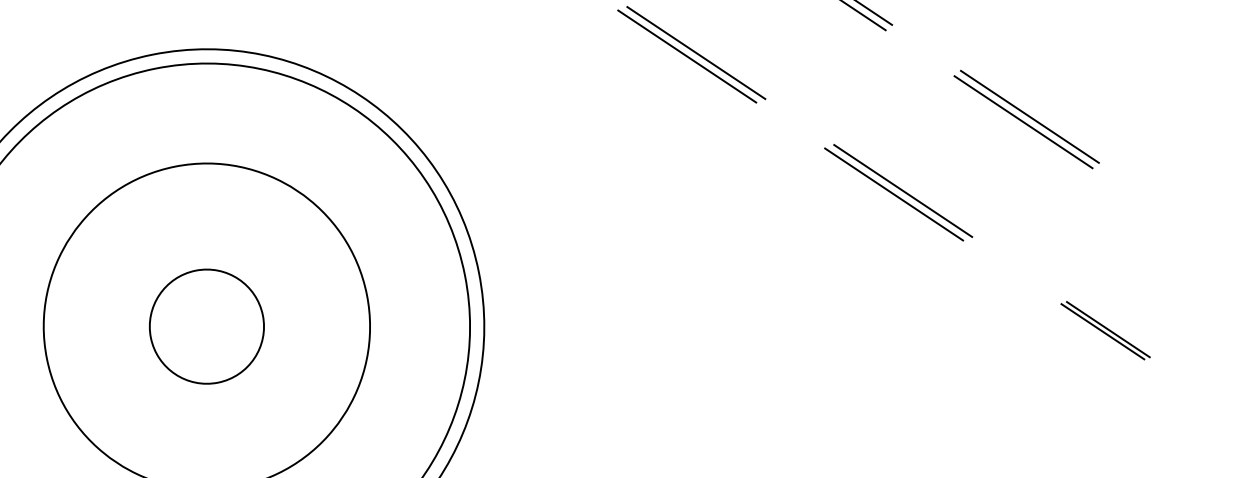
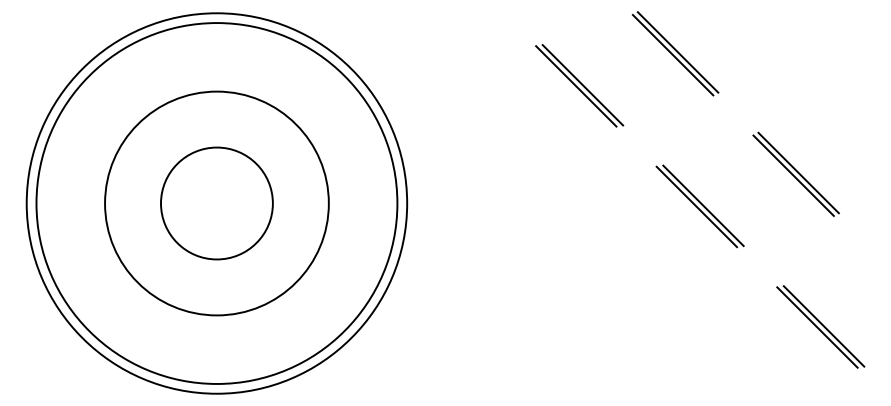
circle: (206, 326) -> (216, 203), size x1.43
part: (1104, 330) -> (820, 326), size x1.67

